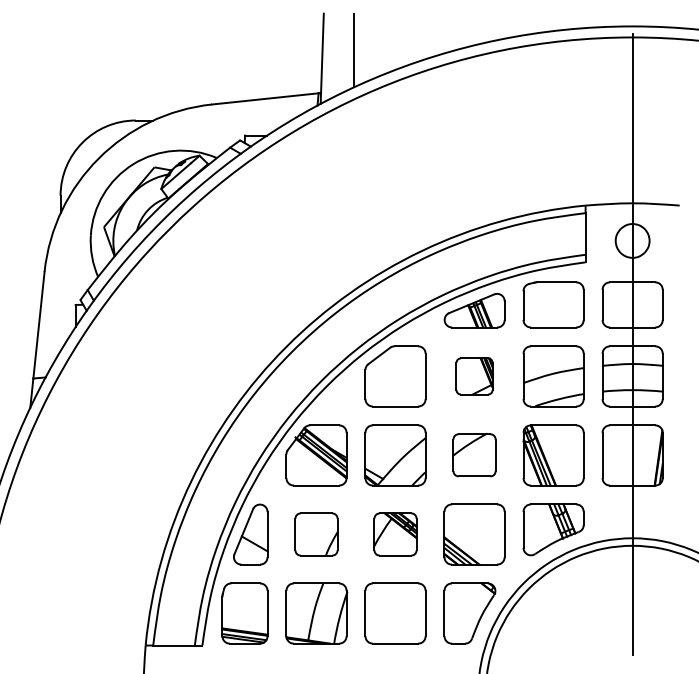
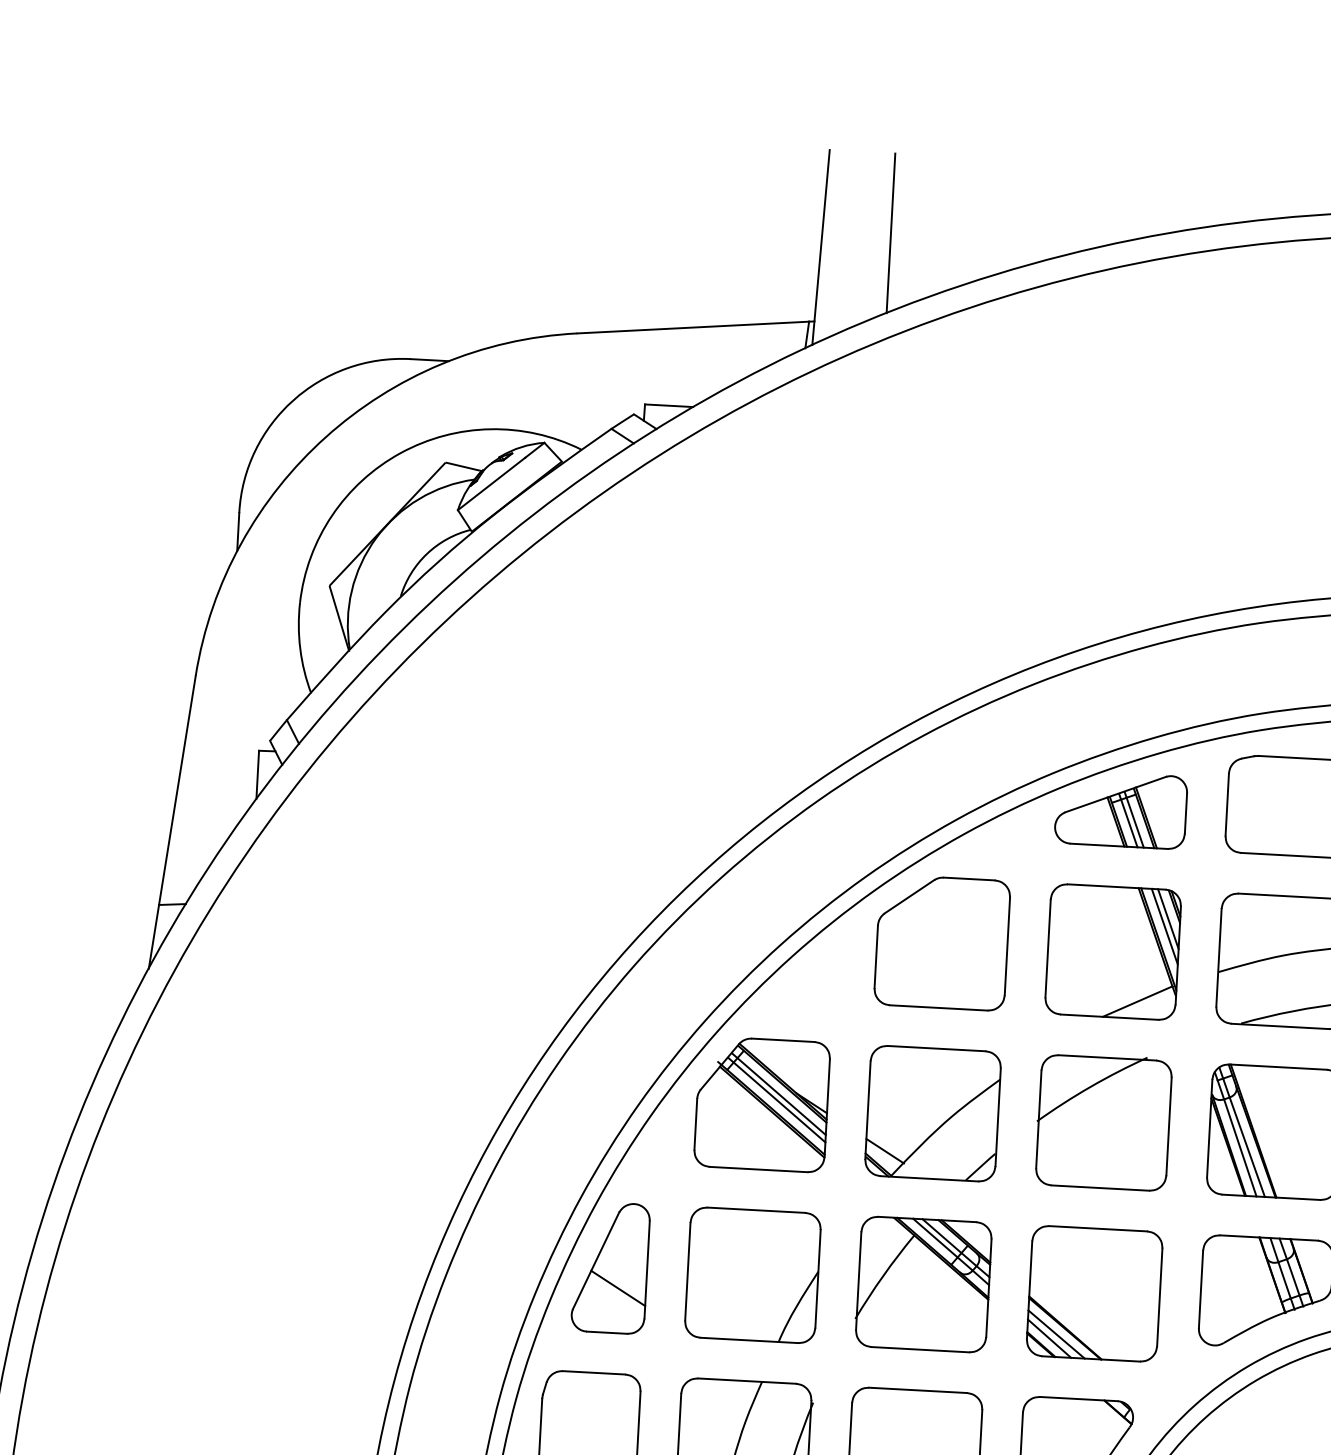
part: (474, 376) -> (1113, 952), size x1.67
part: (474, 454) -> (1103, 1120), size x1.43
part: (316, 534) -> (752, 1275), size x1.43
part: (395, 534) -> (923, 1284), size x1.43

